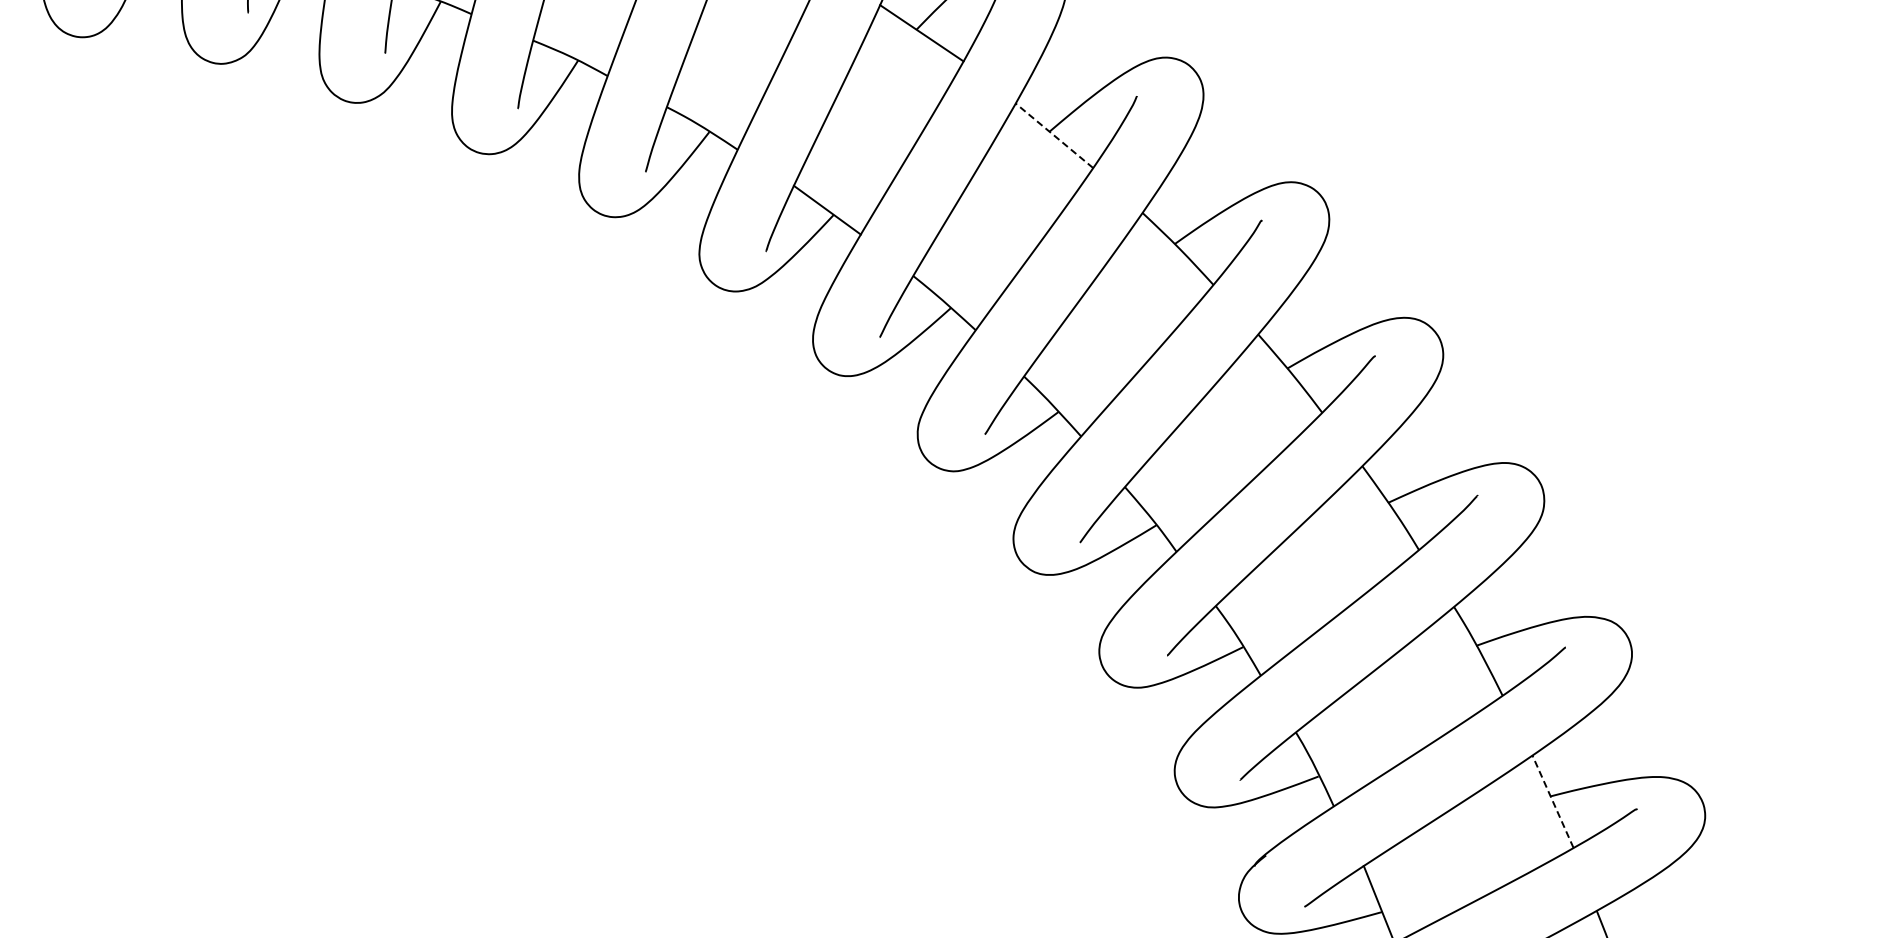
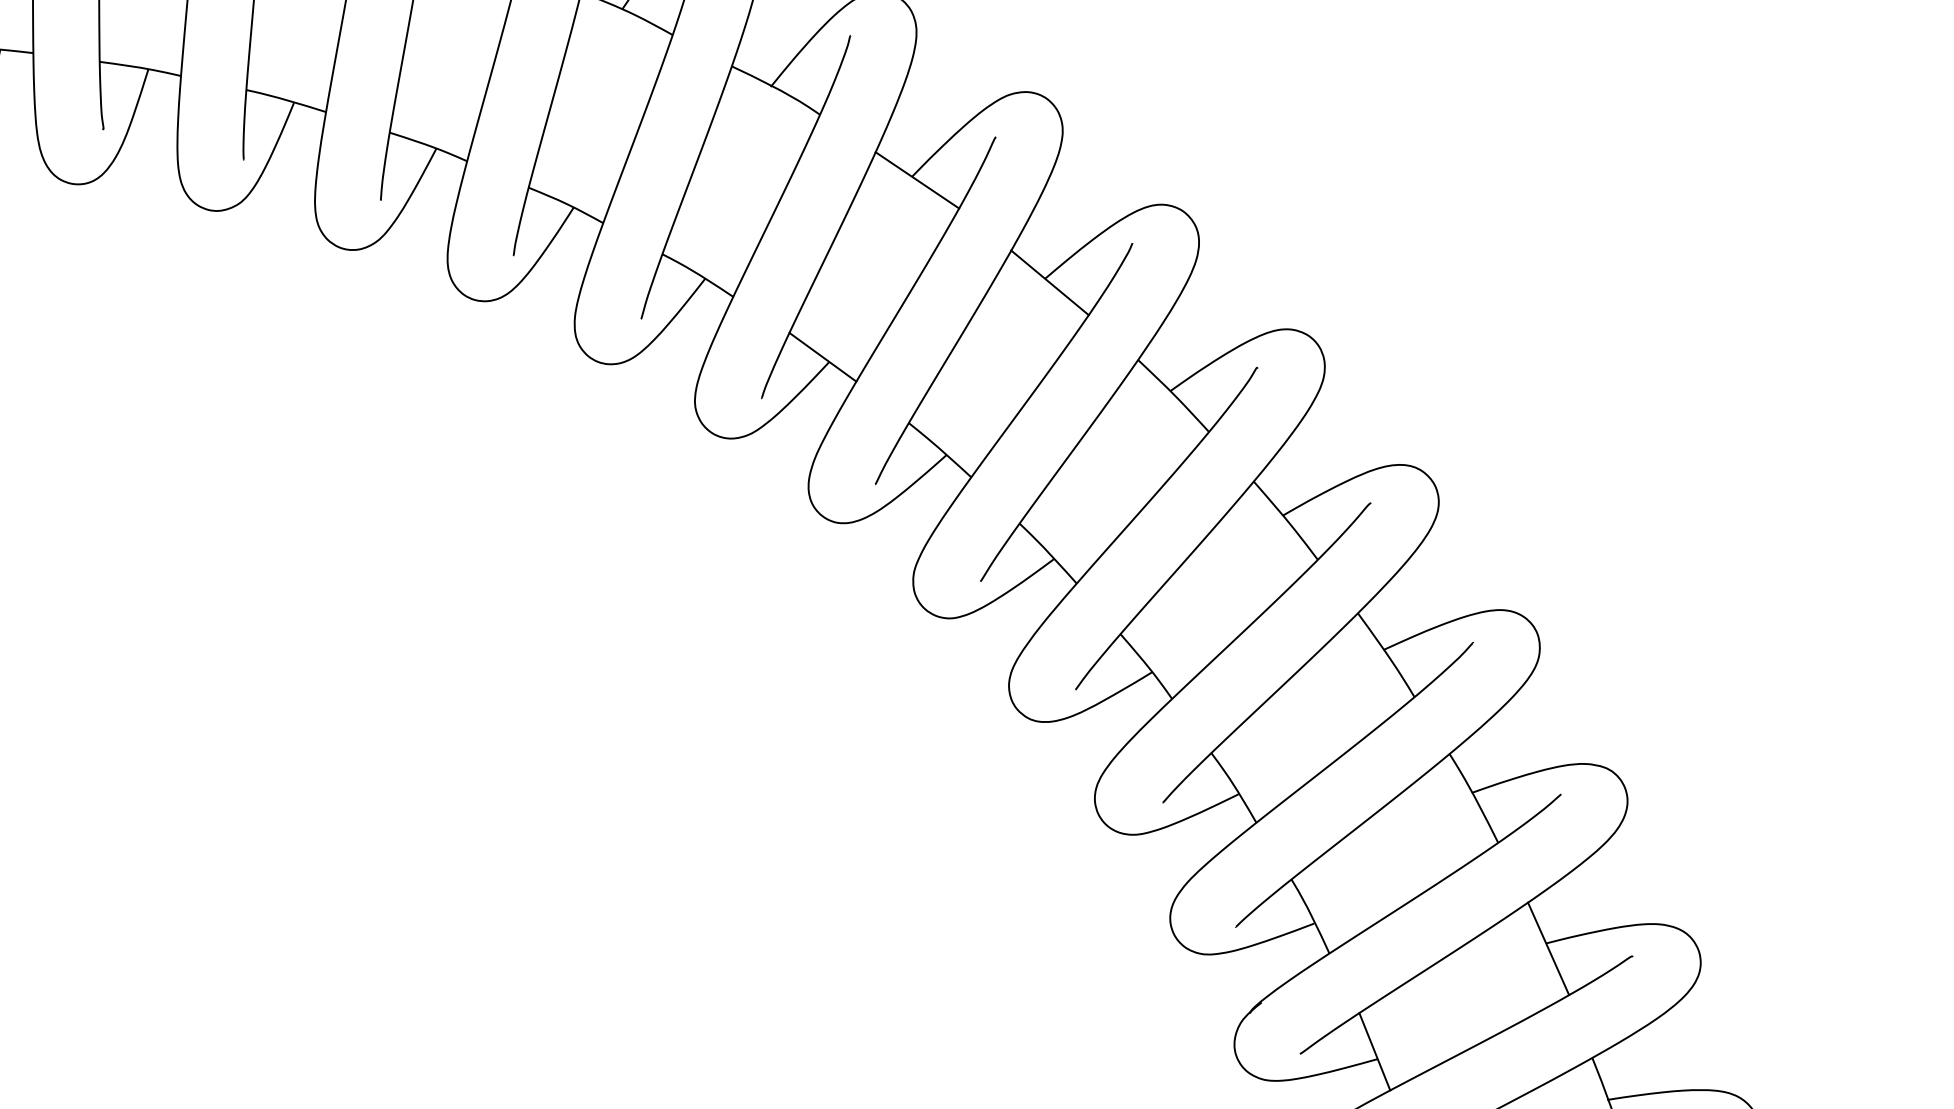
line: (1053, 135) -> (1049, 282), dashed -> solid
line: (1552, 801) -> (1548, 948), dashed -> solid

